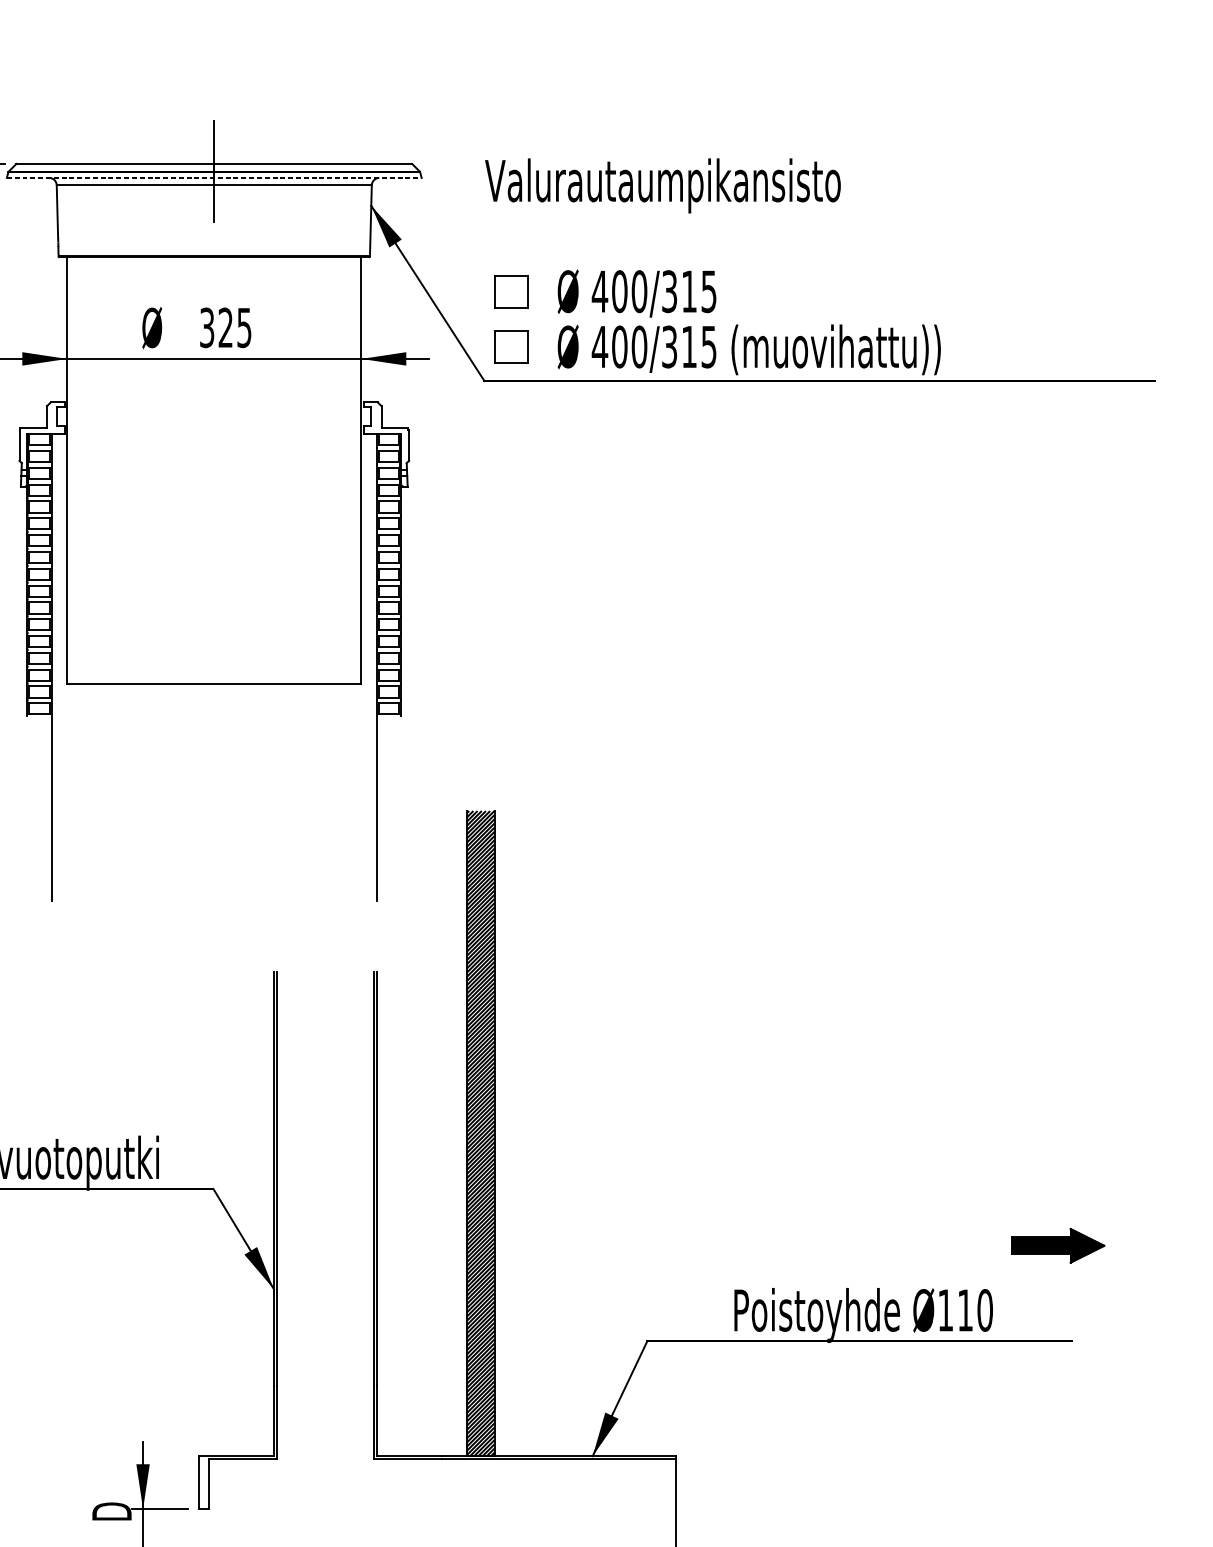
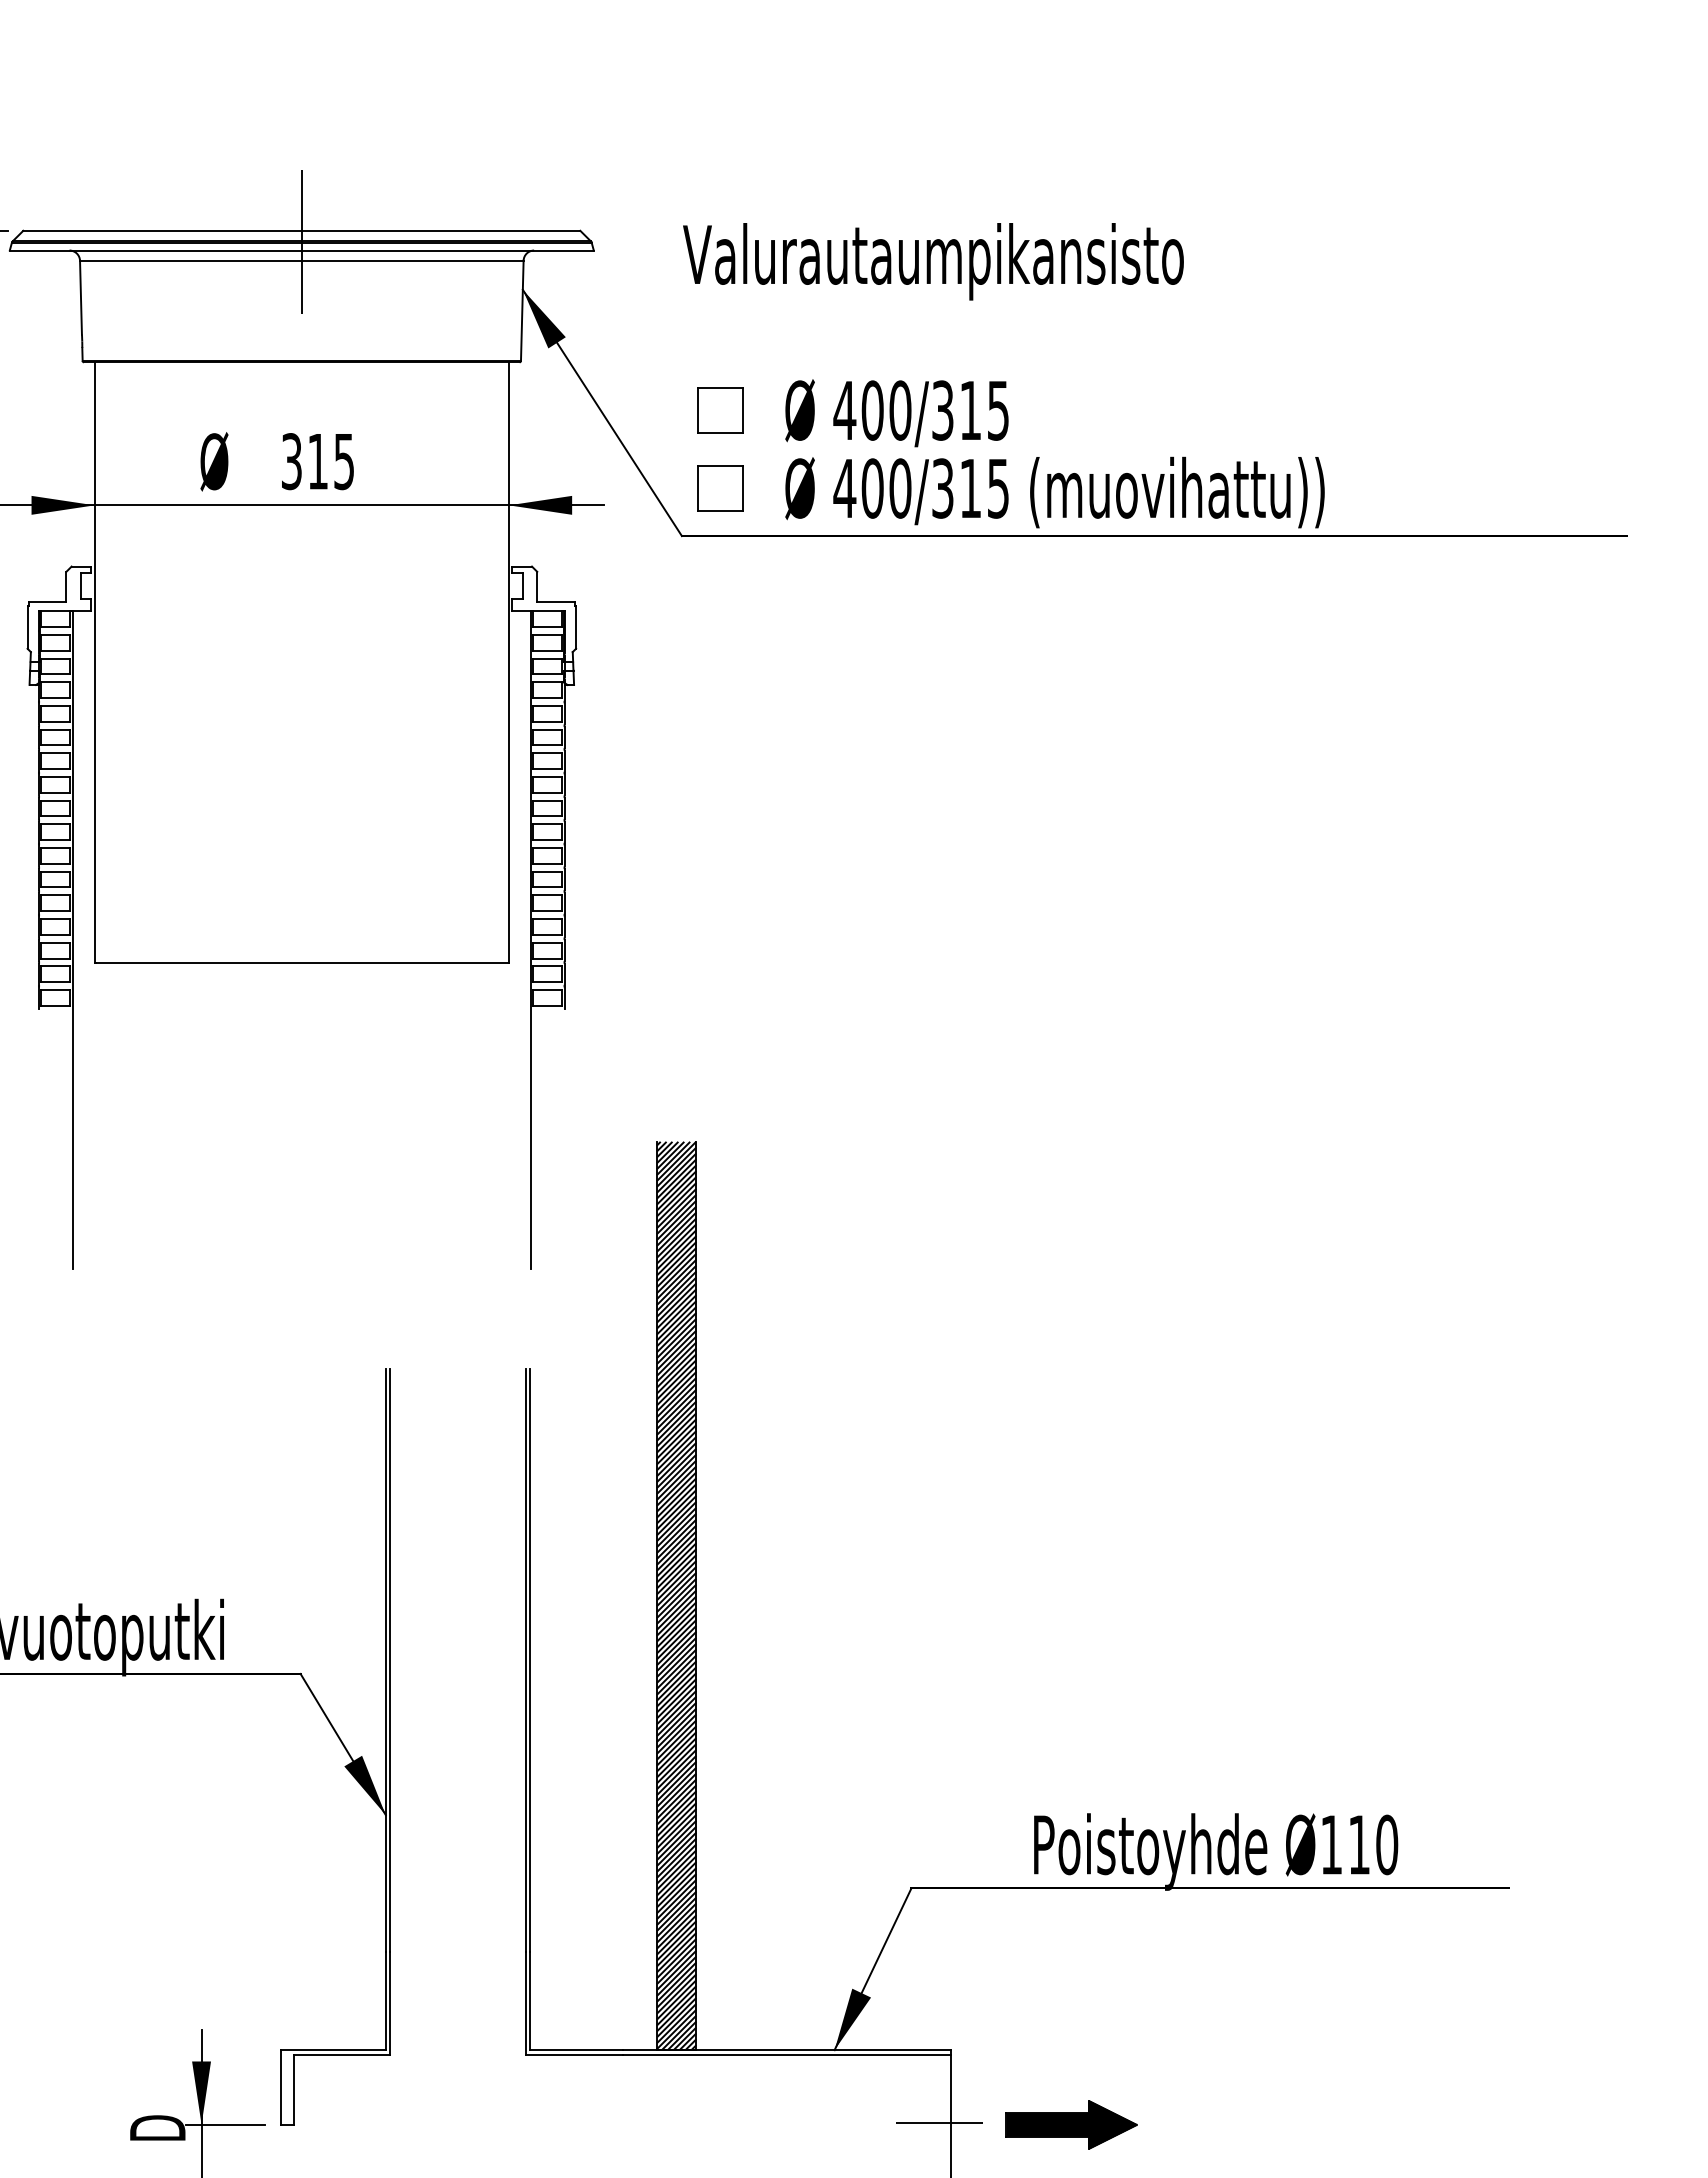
line: (214, 177) -> (301, 250), dashed -> solid
text: (225, 327) -> (317, 461), 325 -> 315
part: (1057, 1245) -> (1071, 2124), moved
line: (667, 1507) -> (939, 2122), added

